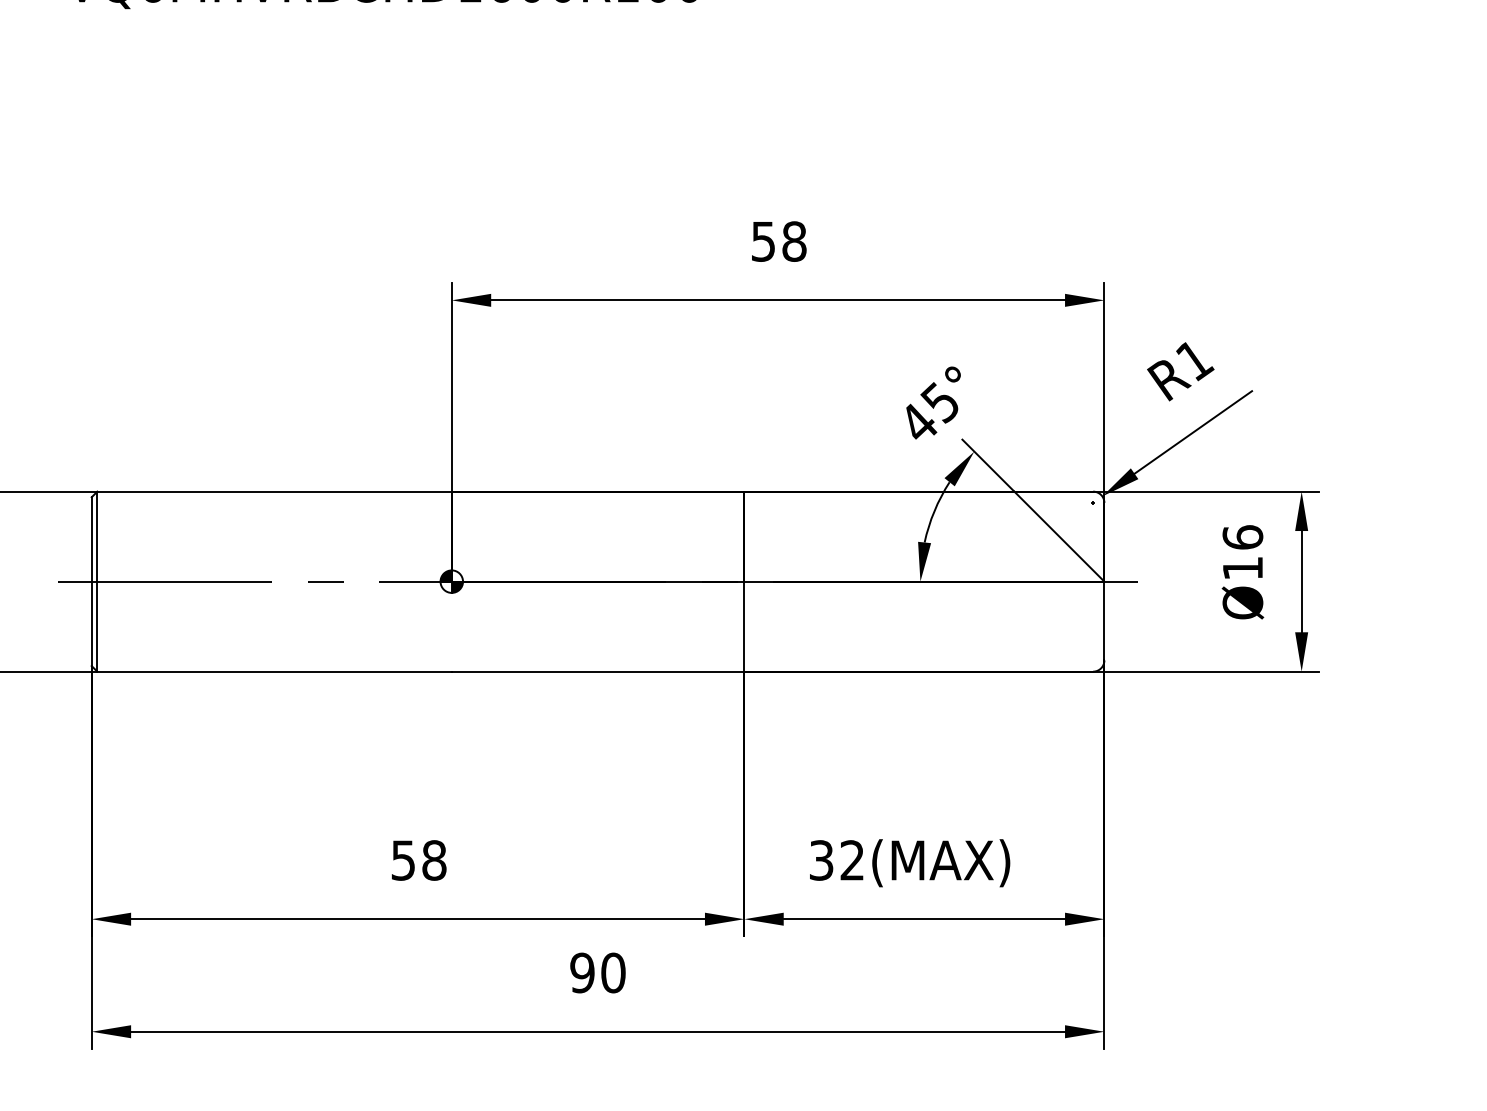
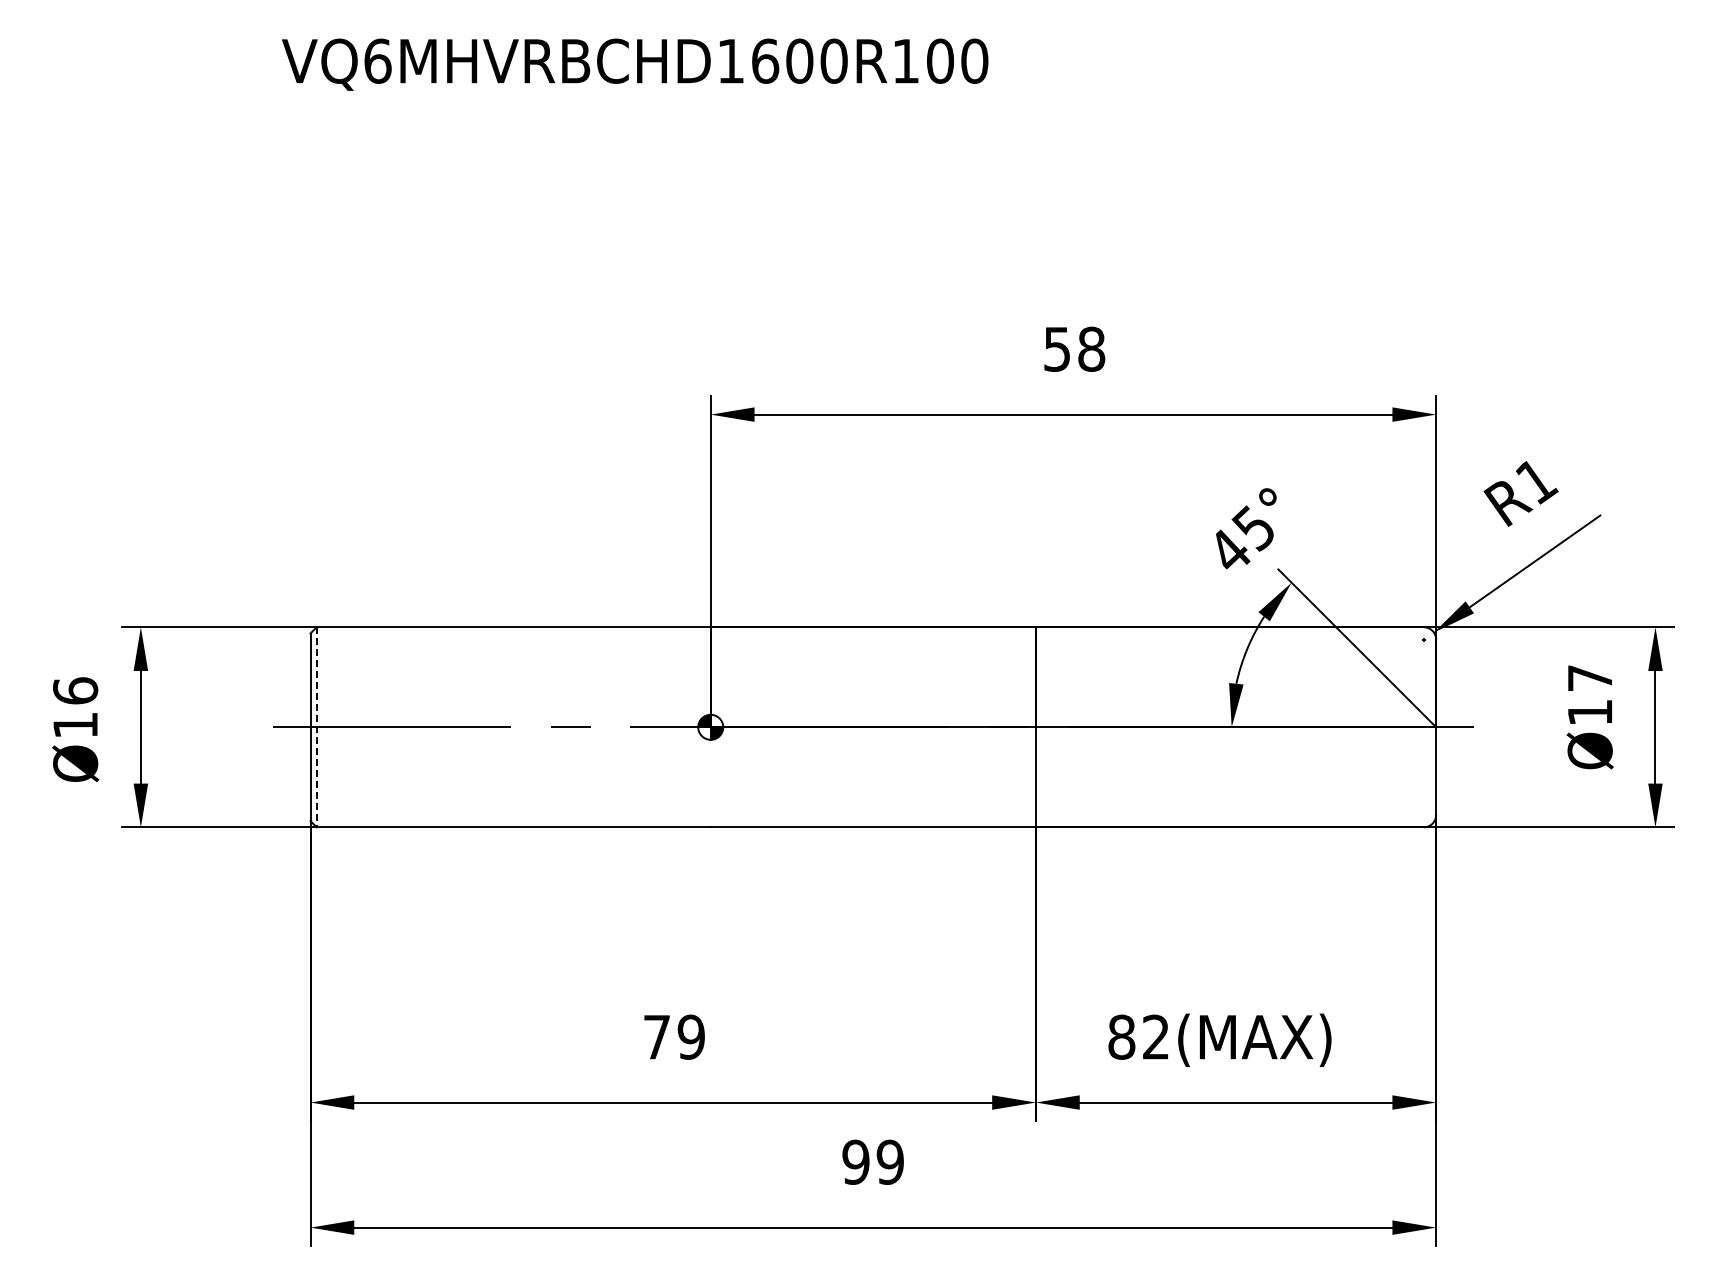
text: (1242, 536) -> (1589, 677), Ø16 -> Ø17
line: (97, 581) -> (316, 727), solid -> dashed
text: (419, 859) -> (674, 1036), 58 -> 79
text: (821, 859) -> (1121, 1036), 32(MAX) -> 82(MAX)
text: (613, 972) -> (890, 1161), 90 -> 99

